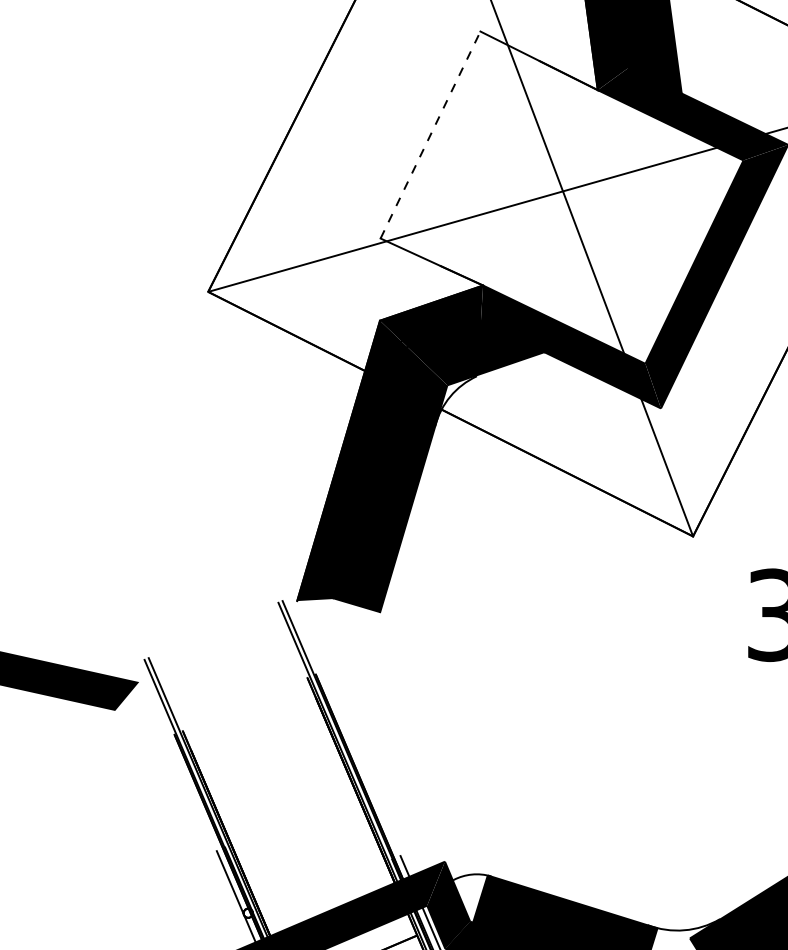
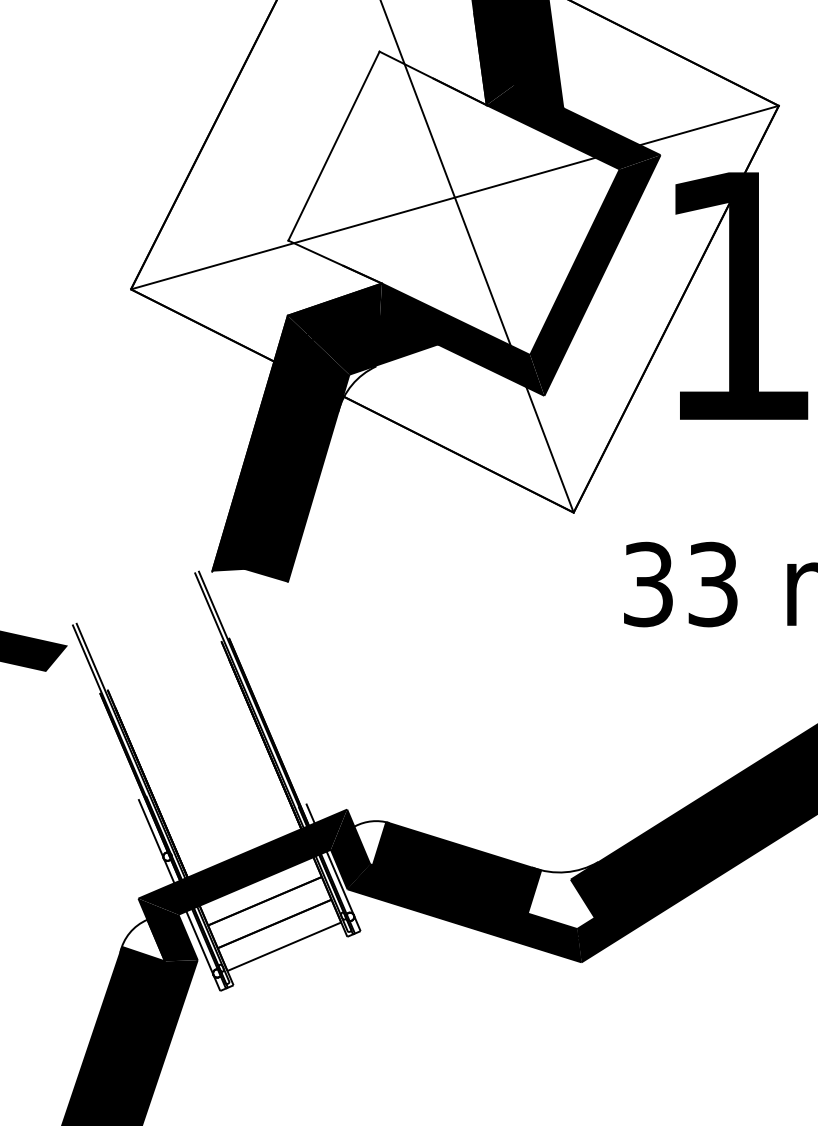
line: (431, 135) -> (334, 146), dashed -> solid

